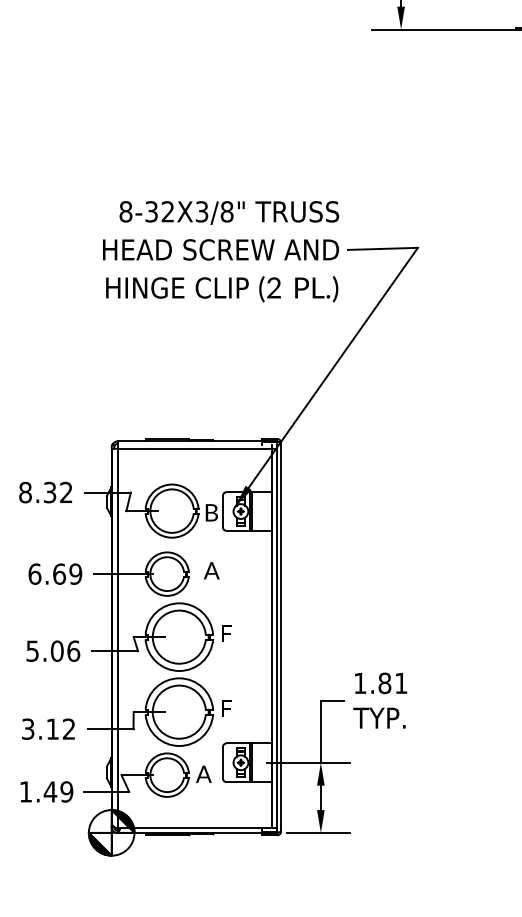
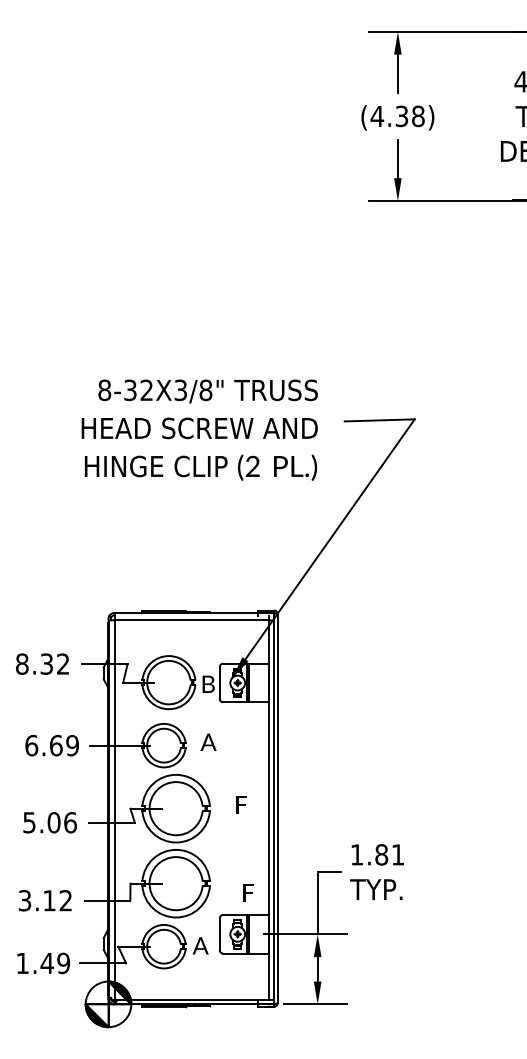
text: (220, 251) -> (199, 429), moved
text: (226, 633) -> (241, 804), moved
text: (226, 708) -> (248, 892), moved

